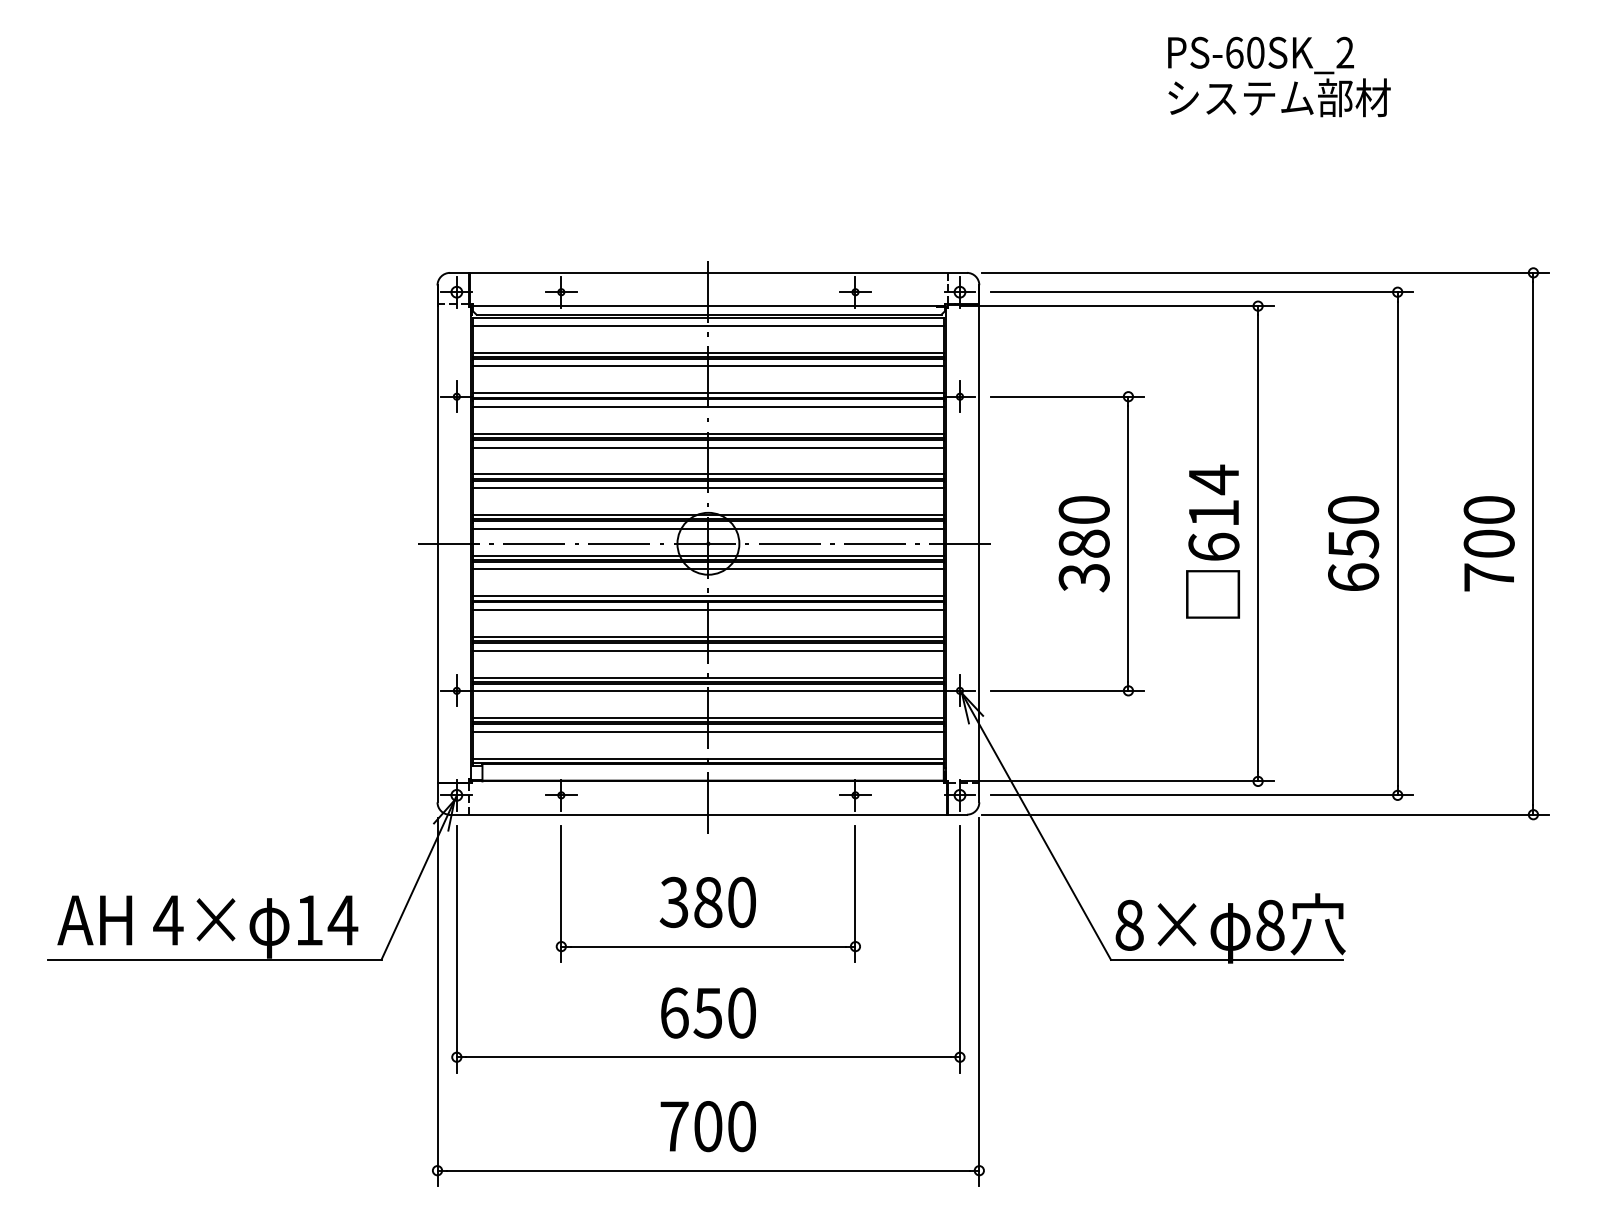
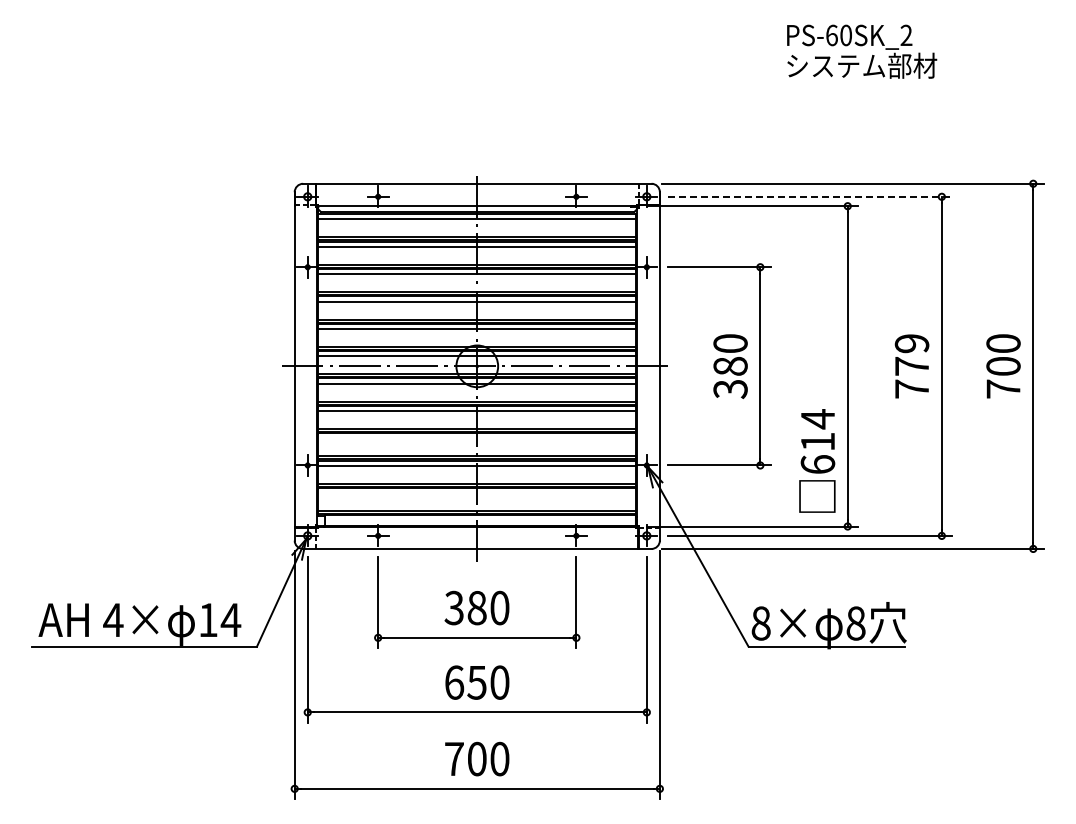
line: (1202, 291) -> (810, 196), solid -> dashed
text: (1213, 541) -> (817, 460), moved
text: (1352, 543) -> (911, 366), 650 -> 779
line: (708, 650) -> (477, 438), removed
line: (708, 732) -> (477, 493), removed

